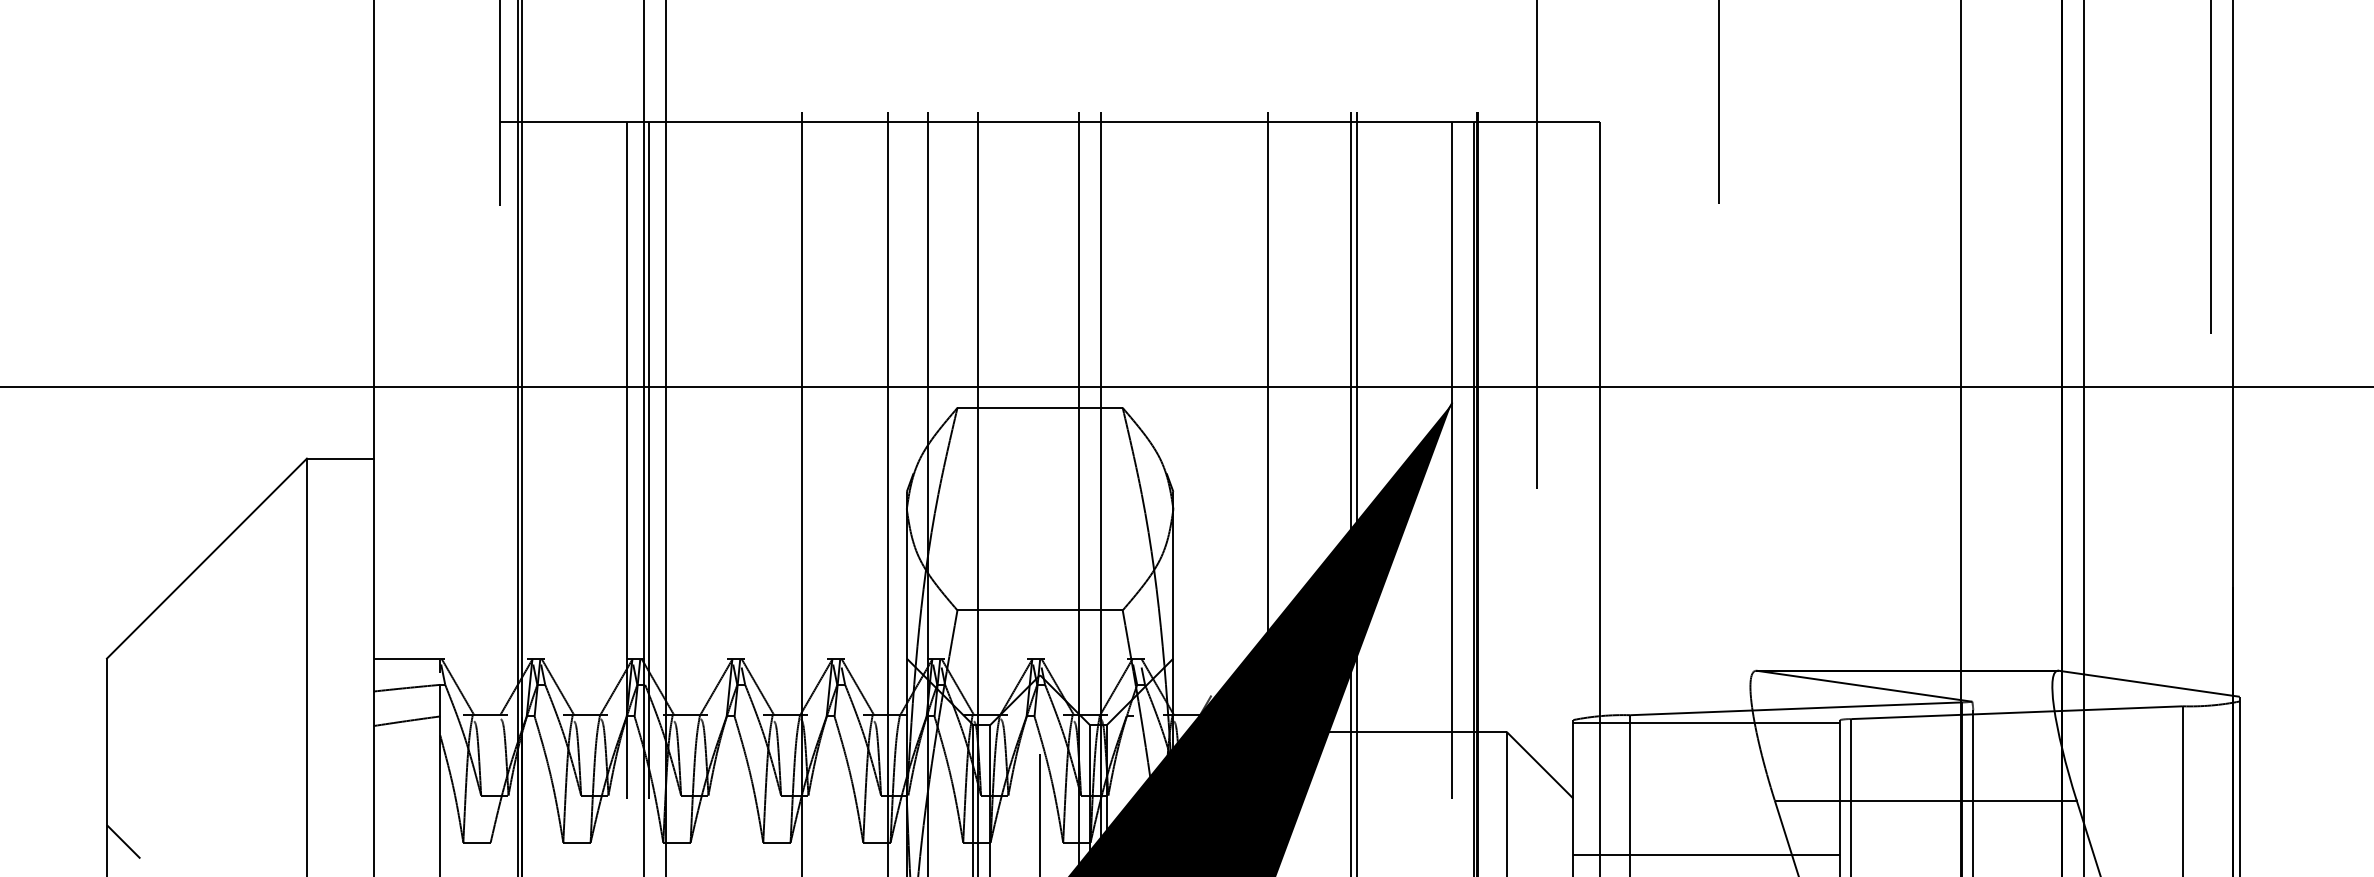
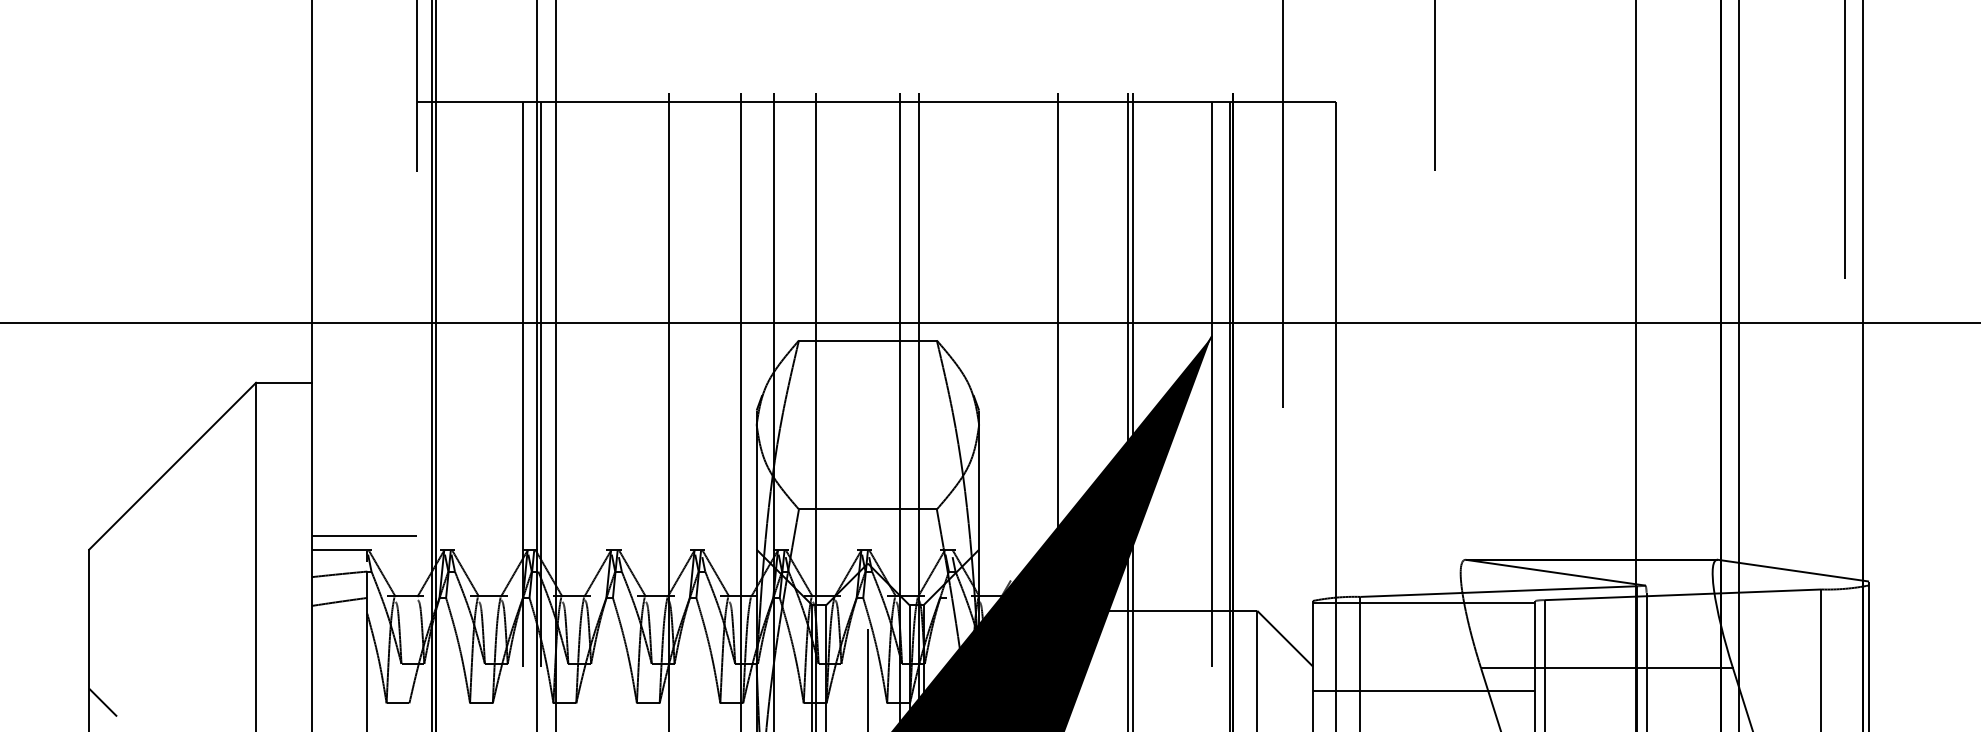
line: (436, 642) -> (364, 536), added
line: (1706, 855) -> (1424, 691), moved

